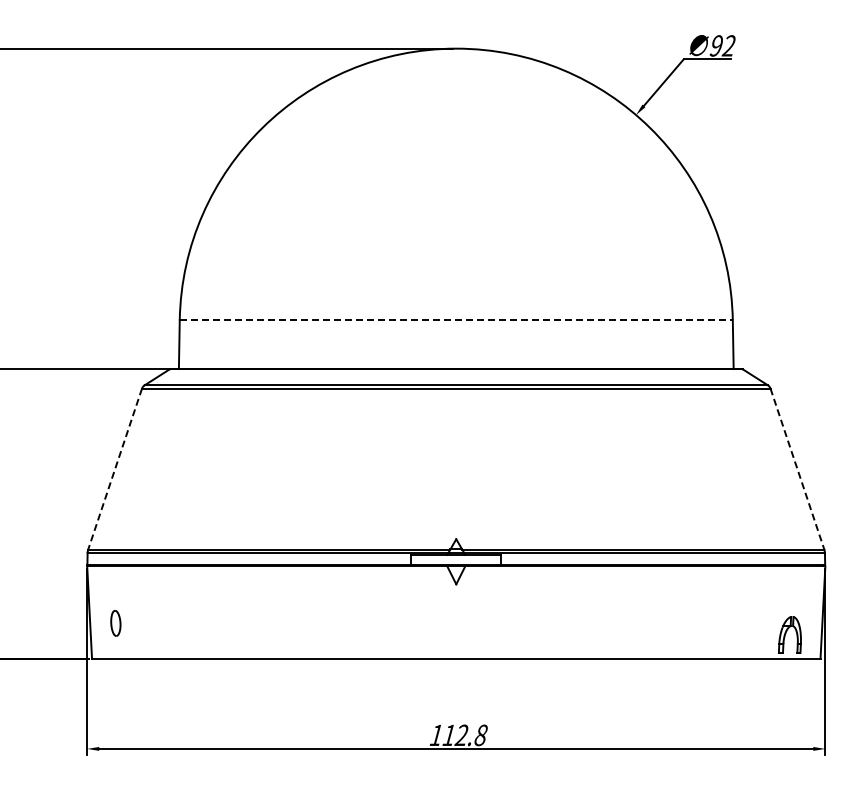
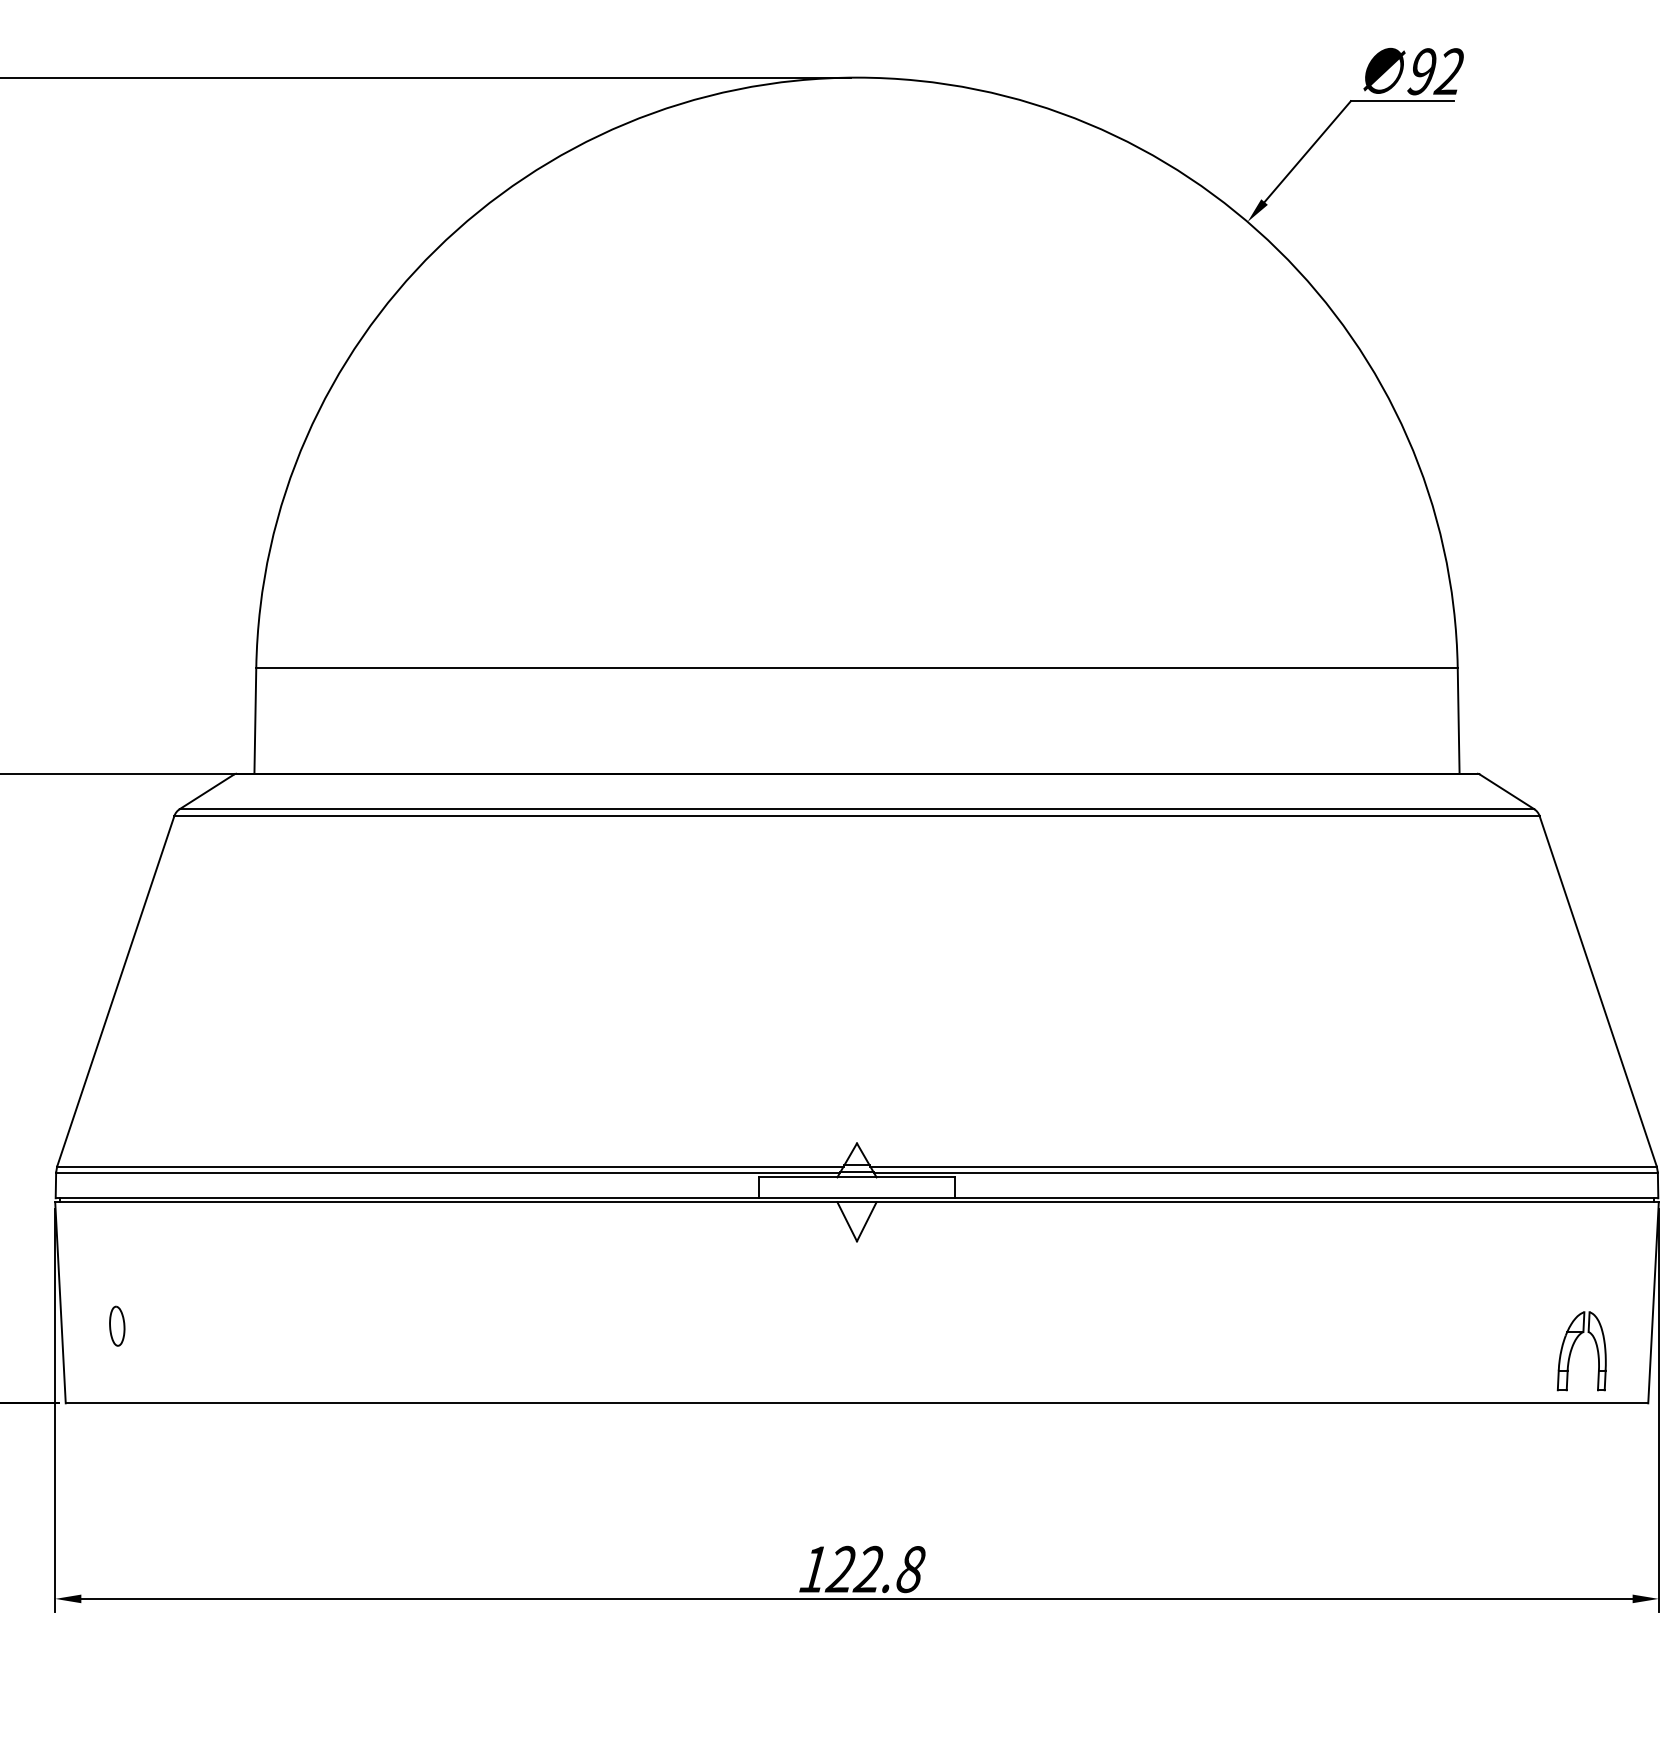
line: (456, 320) -> (857, 668), dashed -> solid
line: (114, 469) -> (114, 991), dashed -> solid
line: (797, 469) -> (1598, 991), dashed -> solid
part: (115, 623) -> (116, 1326), size x0.71
text: (448, 734) -> (840, 1567), 112.8 -> 122.8

